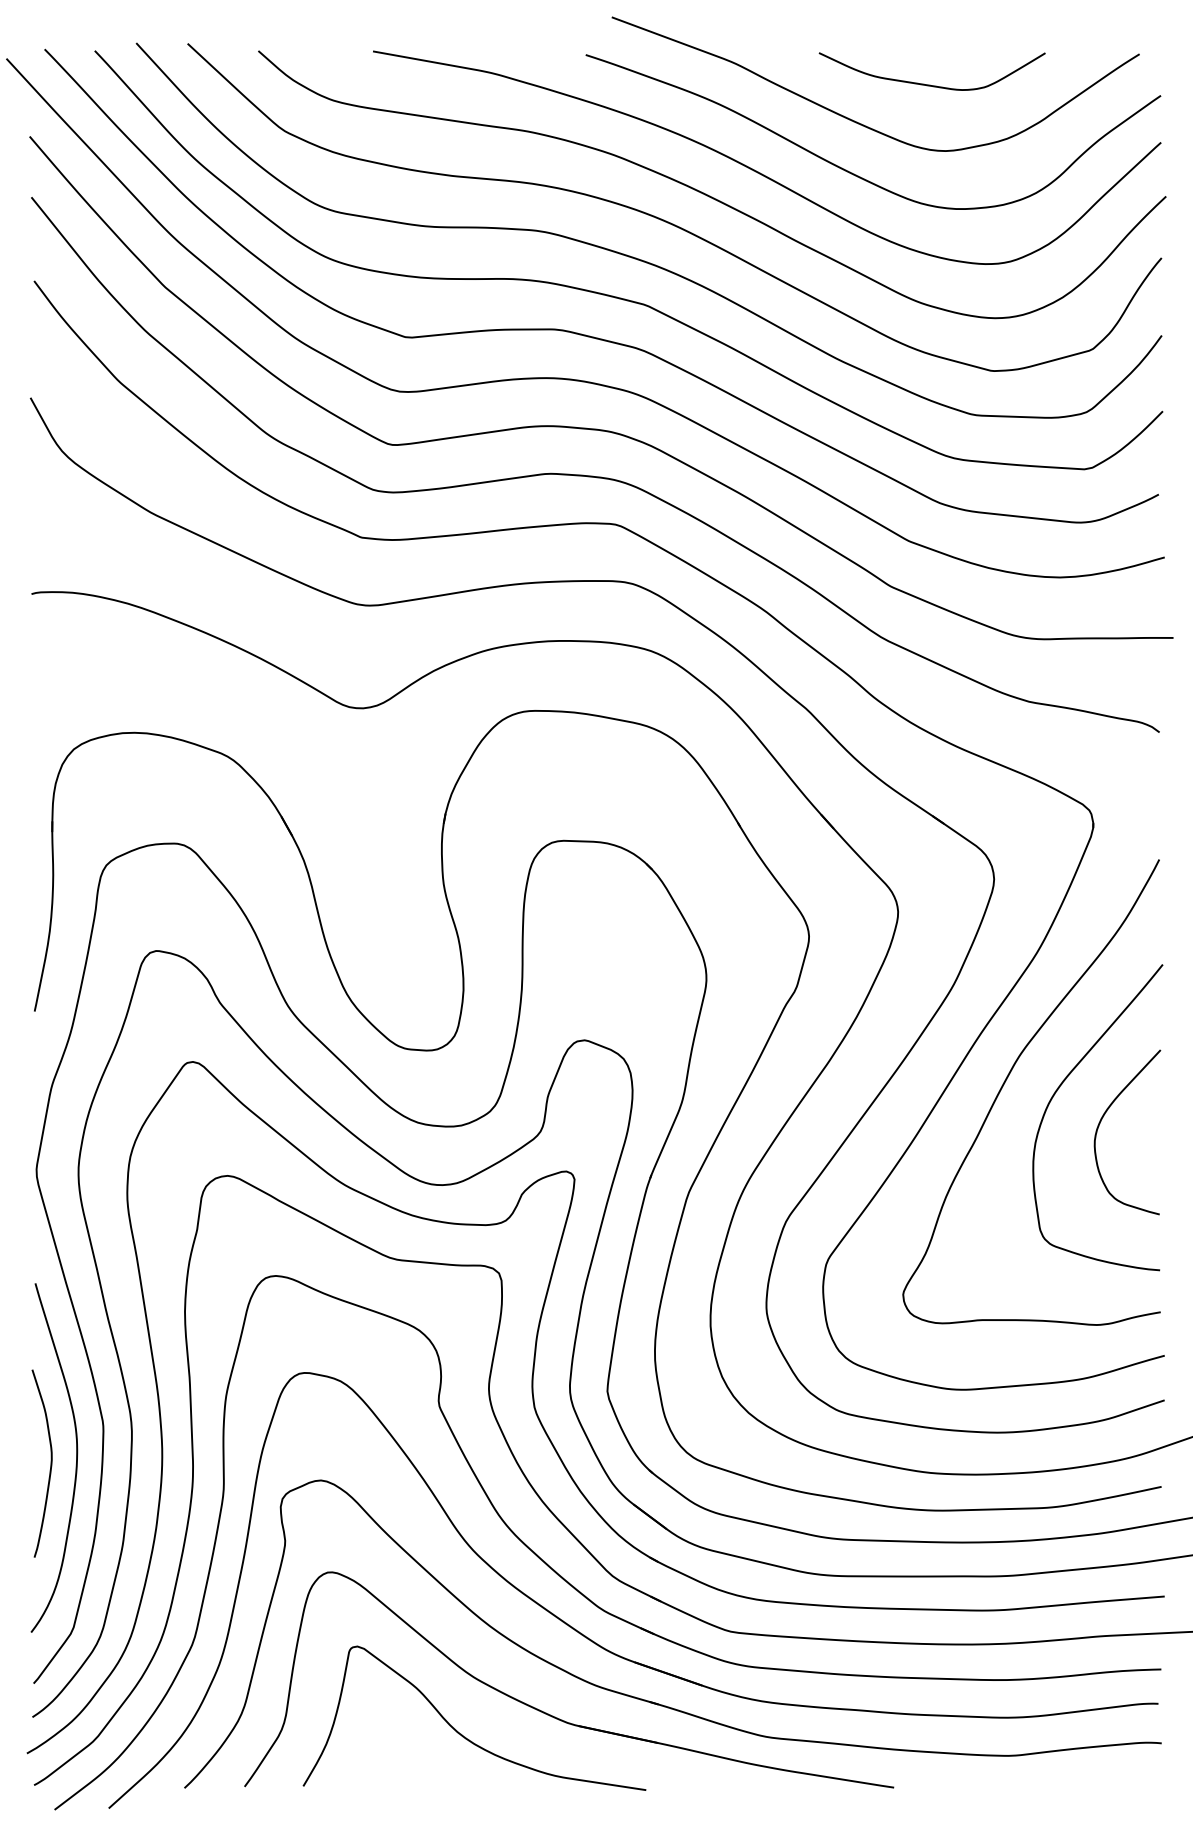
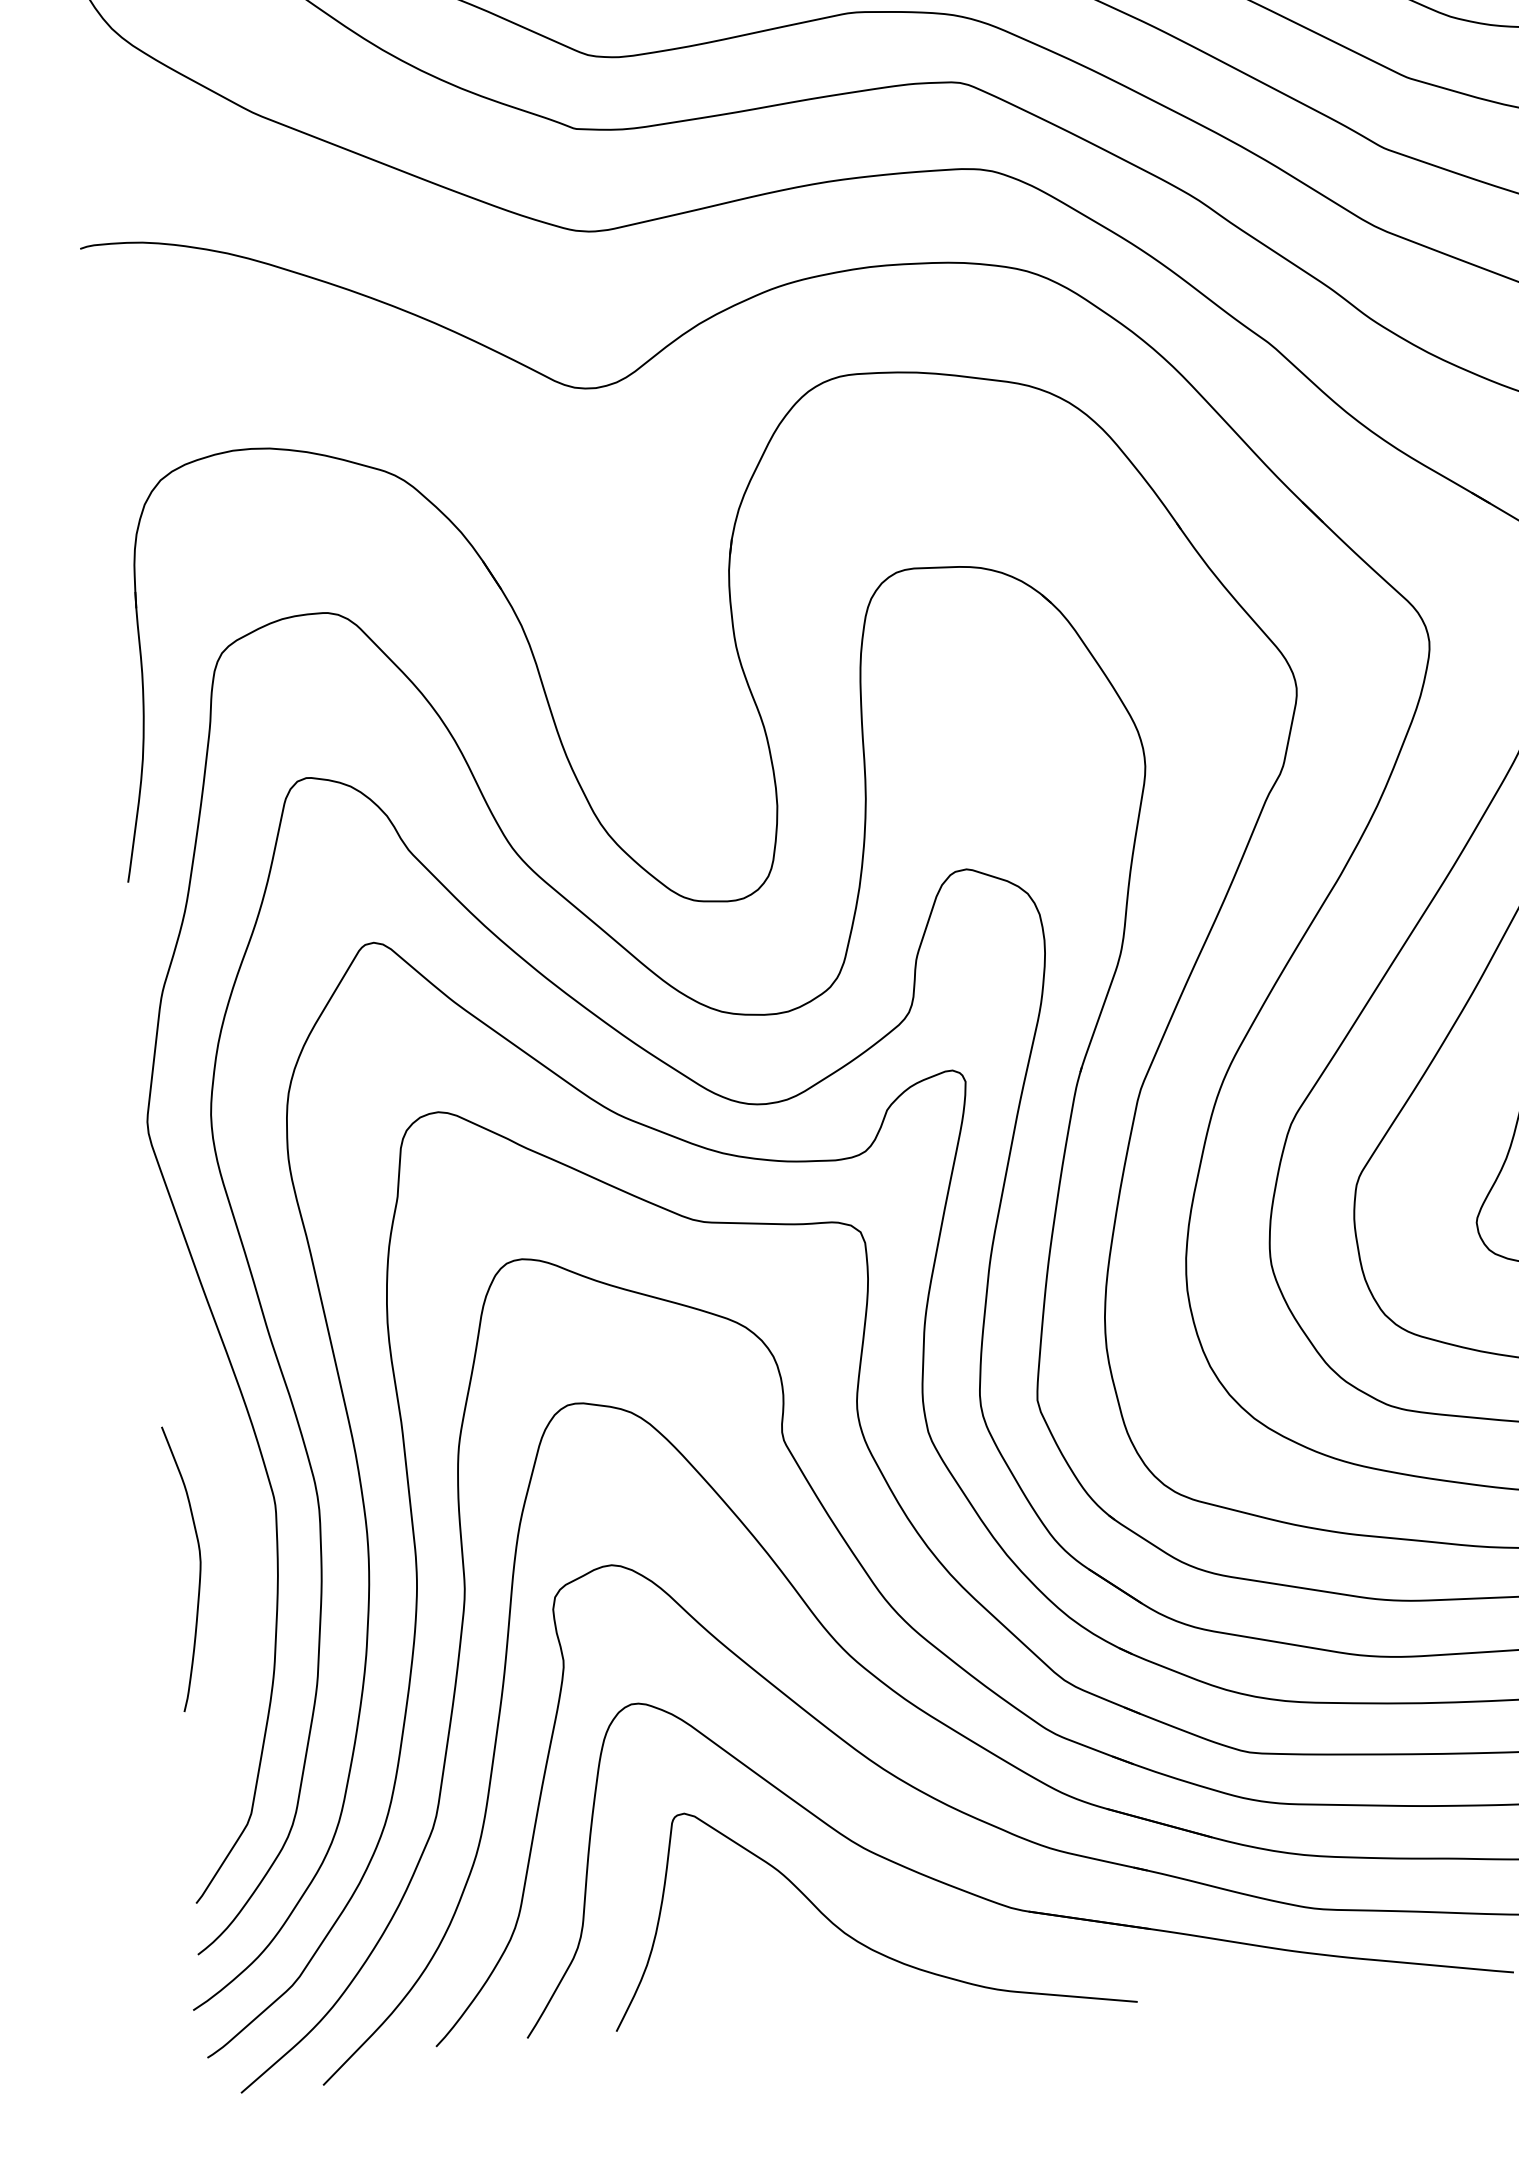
curve: (76, 1457) -> (237, 1555), removed

